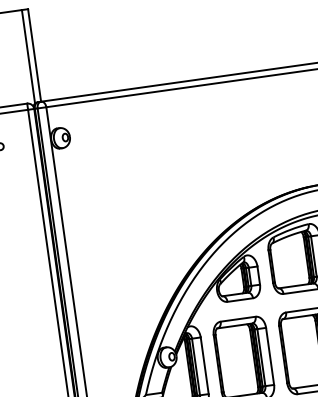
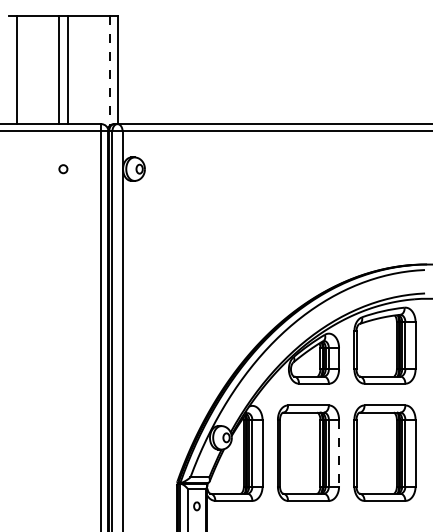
line: (28, 56) -> (110, 70), solid -> dashed
line: (270, 356) -> (339, 453), solid -> dashed

